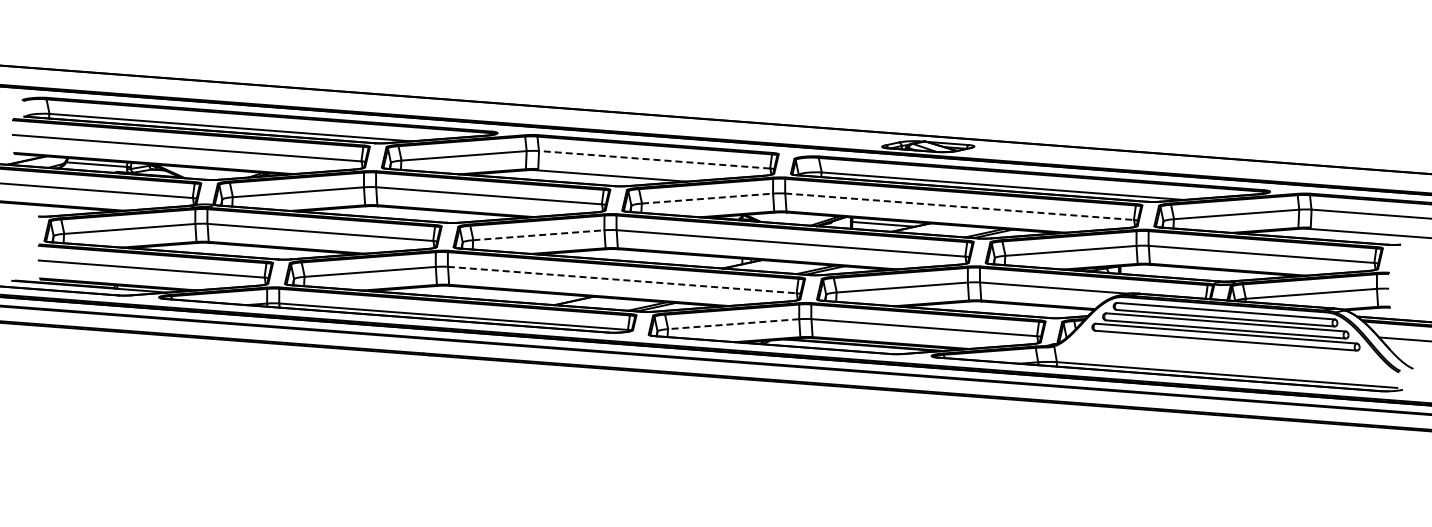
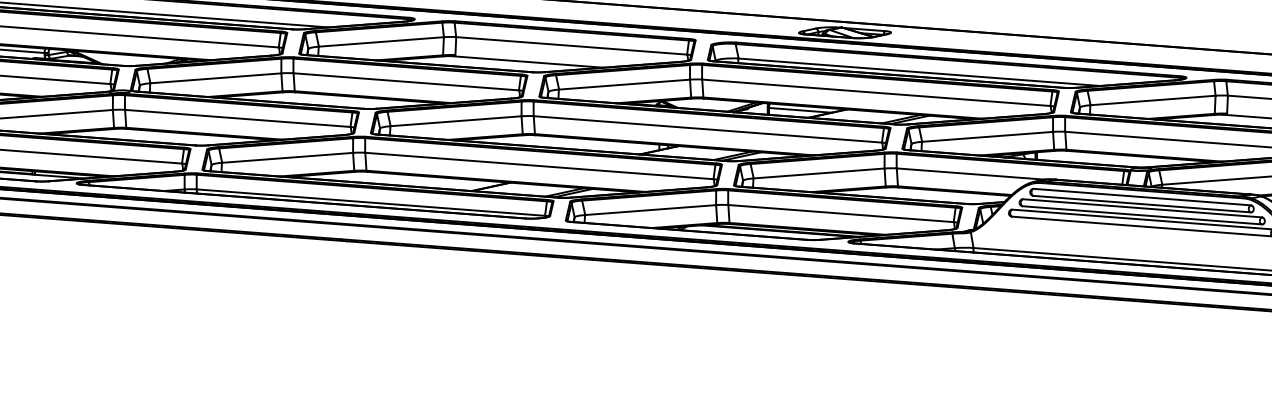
line: (654, 159) -> (571, 45), dashed -> solid
line: (707, 198) -> (624, 84), dashed -> solid
line: (959, 206) -> (876, 92), dashed -> solid
line: (538, 235) -> (455, 121), dashed -> solid
line: (622, 280) -> (539, 166), dashed -> solid
line: (733, 324) -> (650, 210), dashed -> solid

